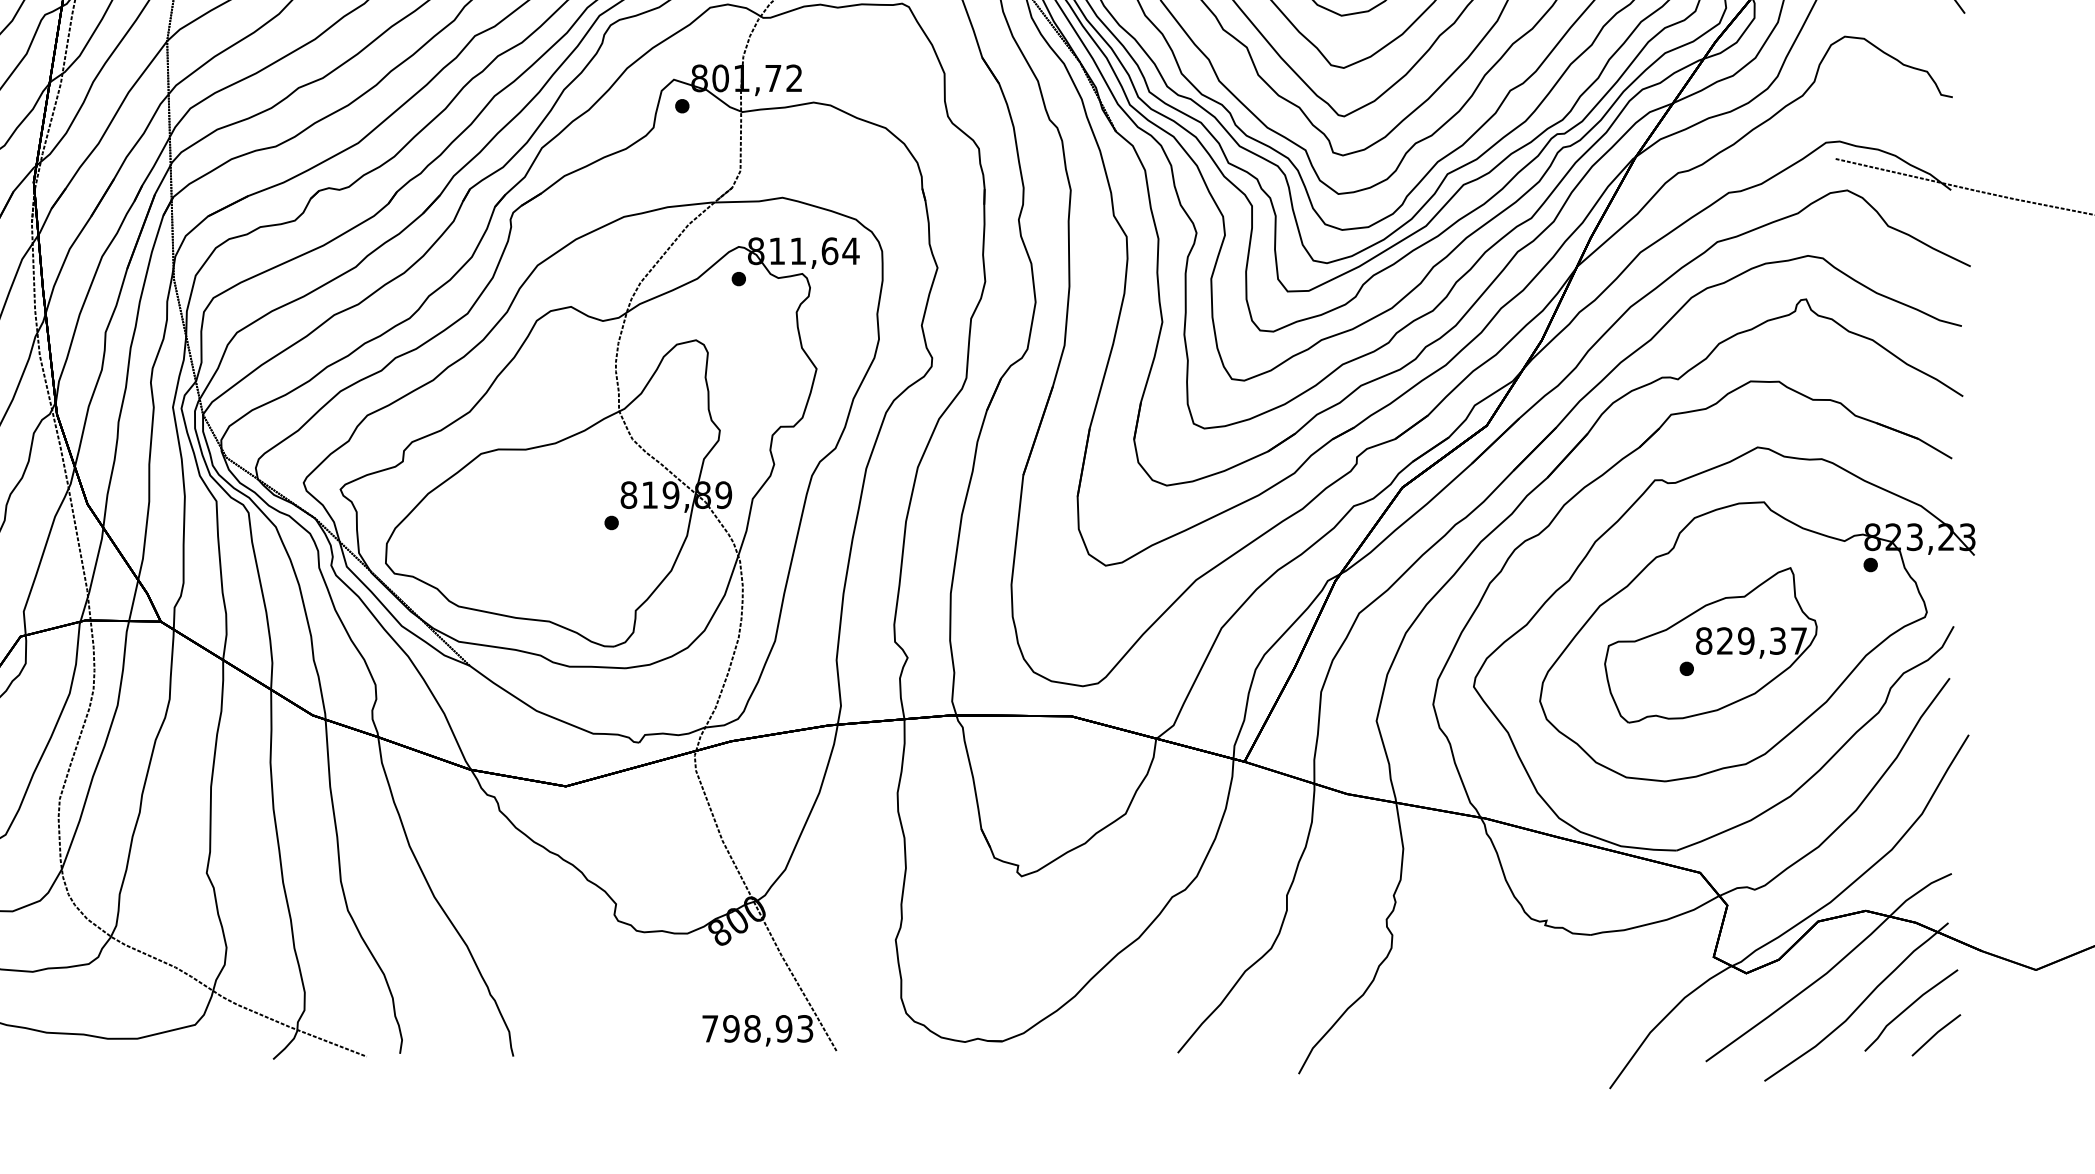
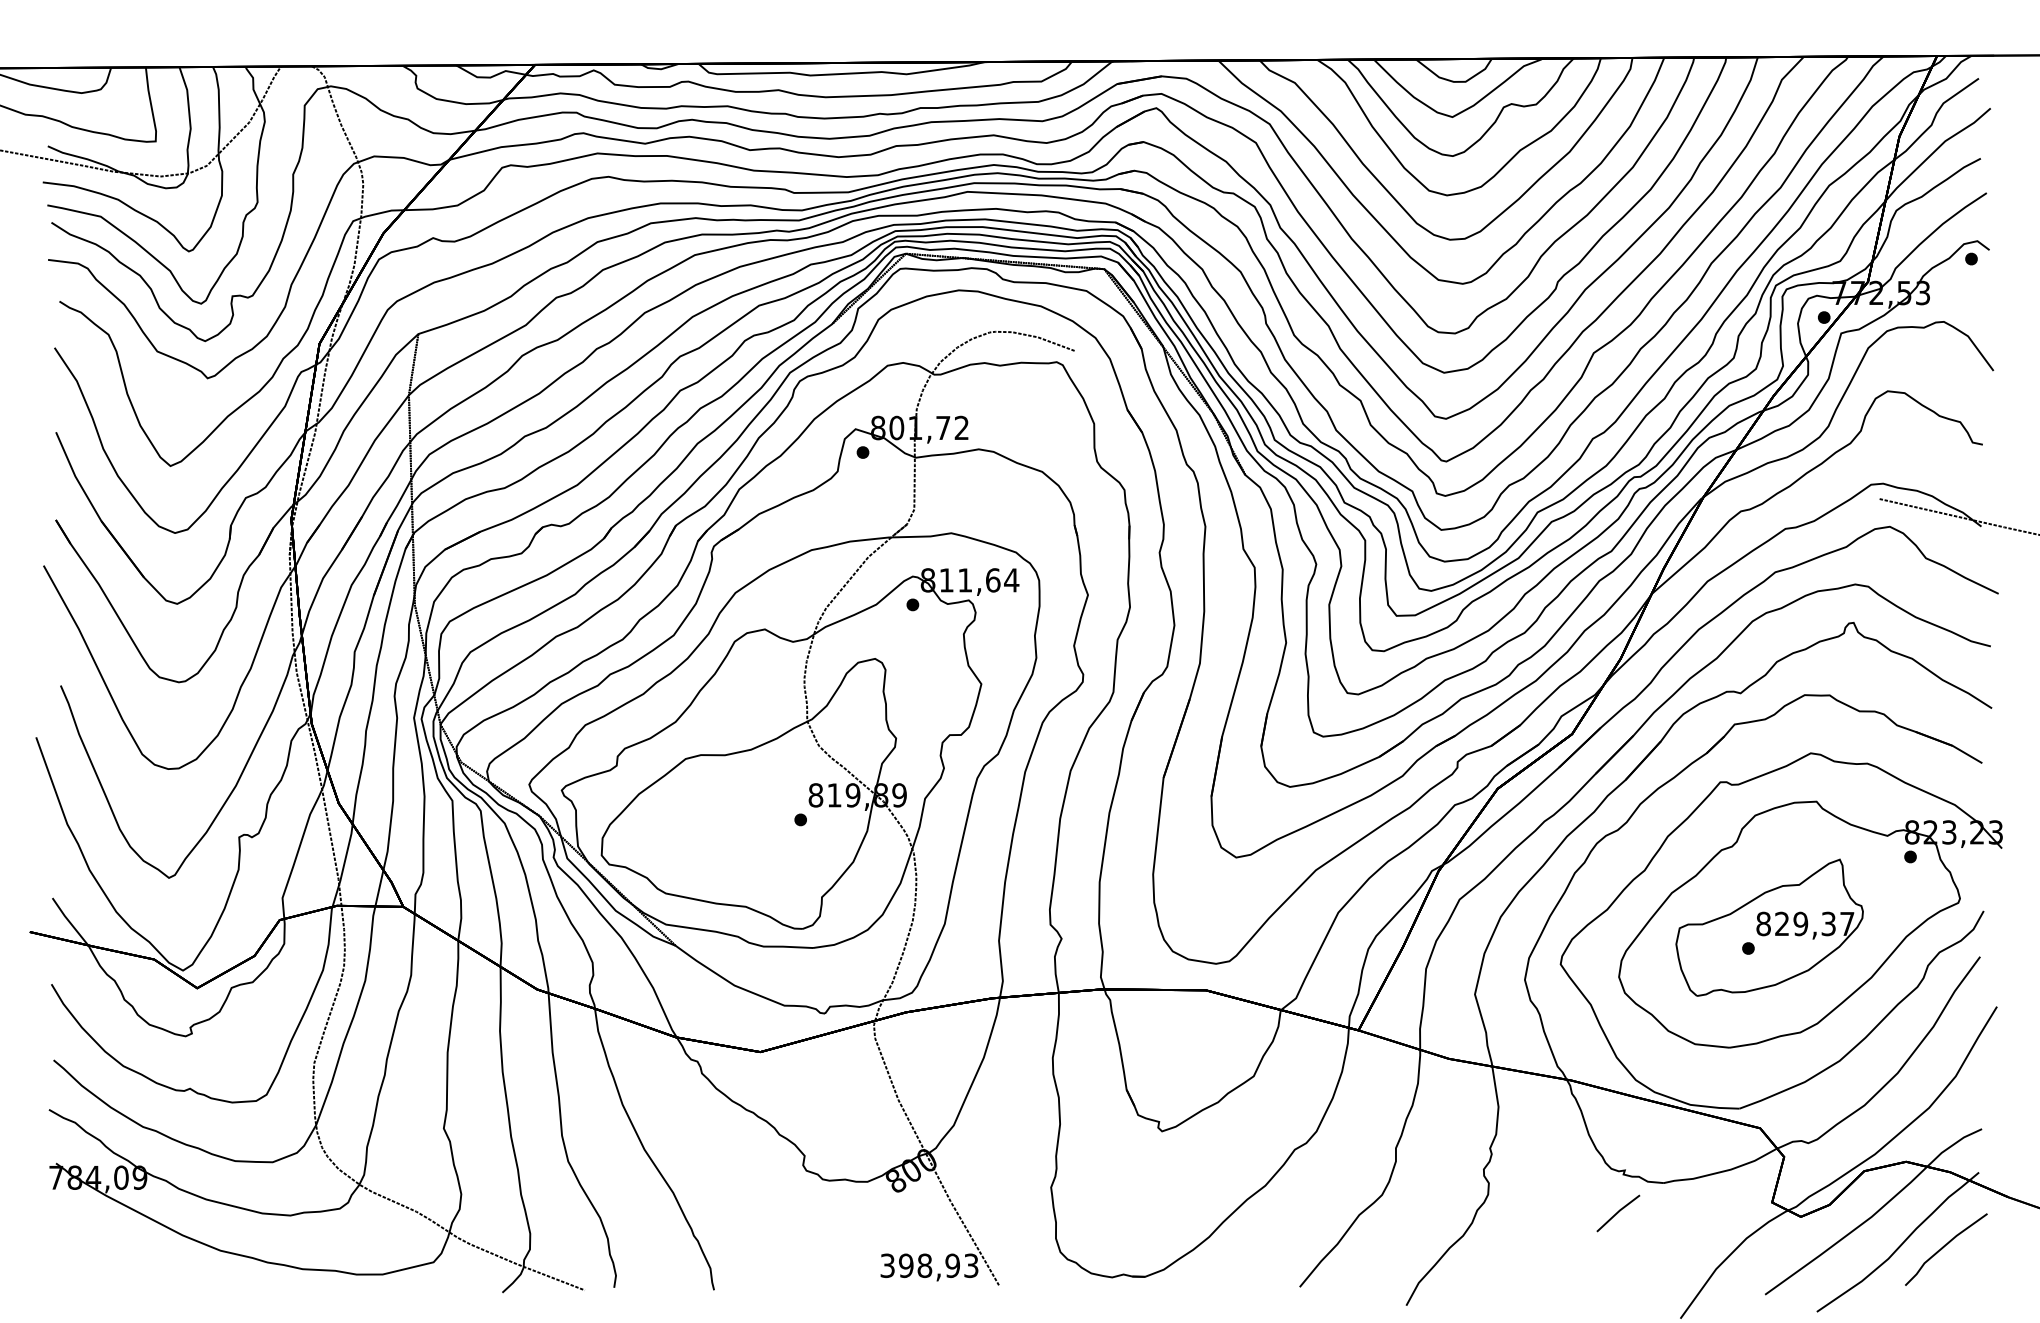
text: (710, 1028) -> (887, 1265), 798,93 -> 398,93
line: (1936, 1035) -> (1618, 1213), moved

